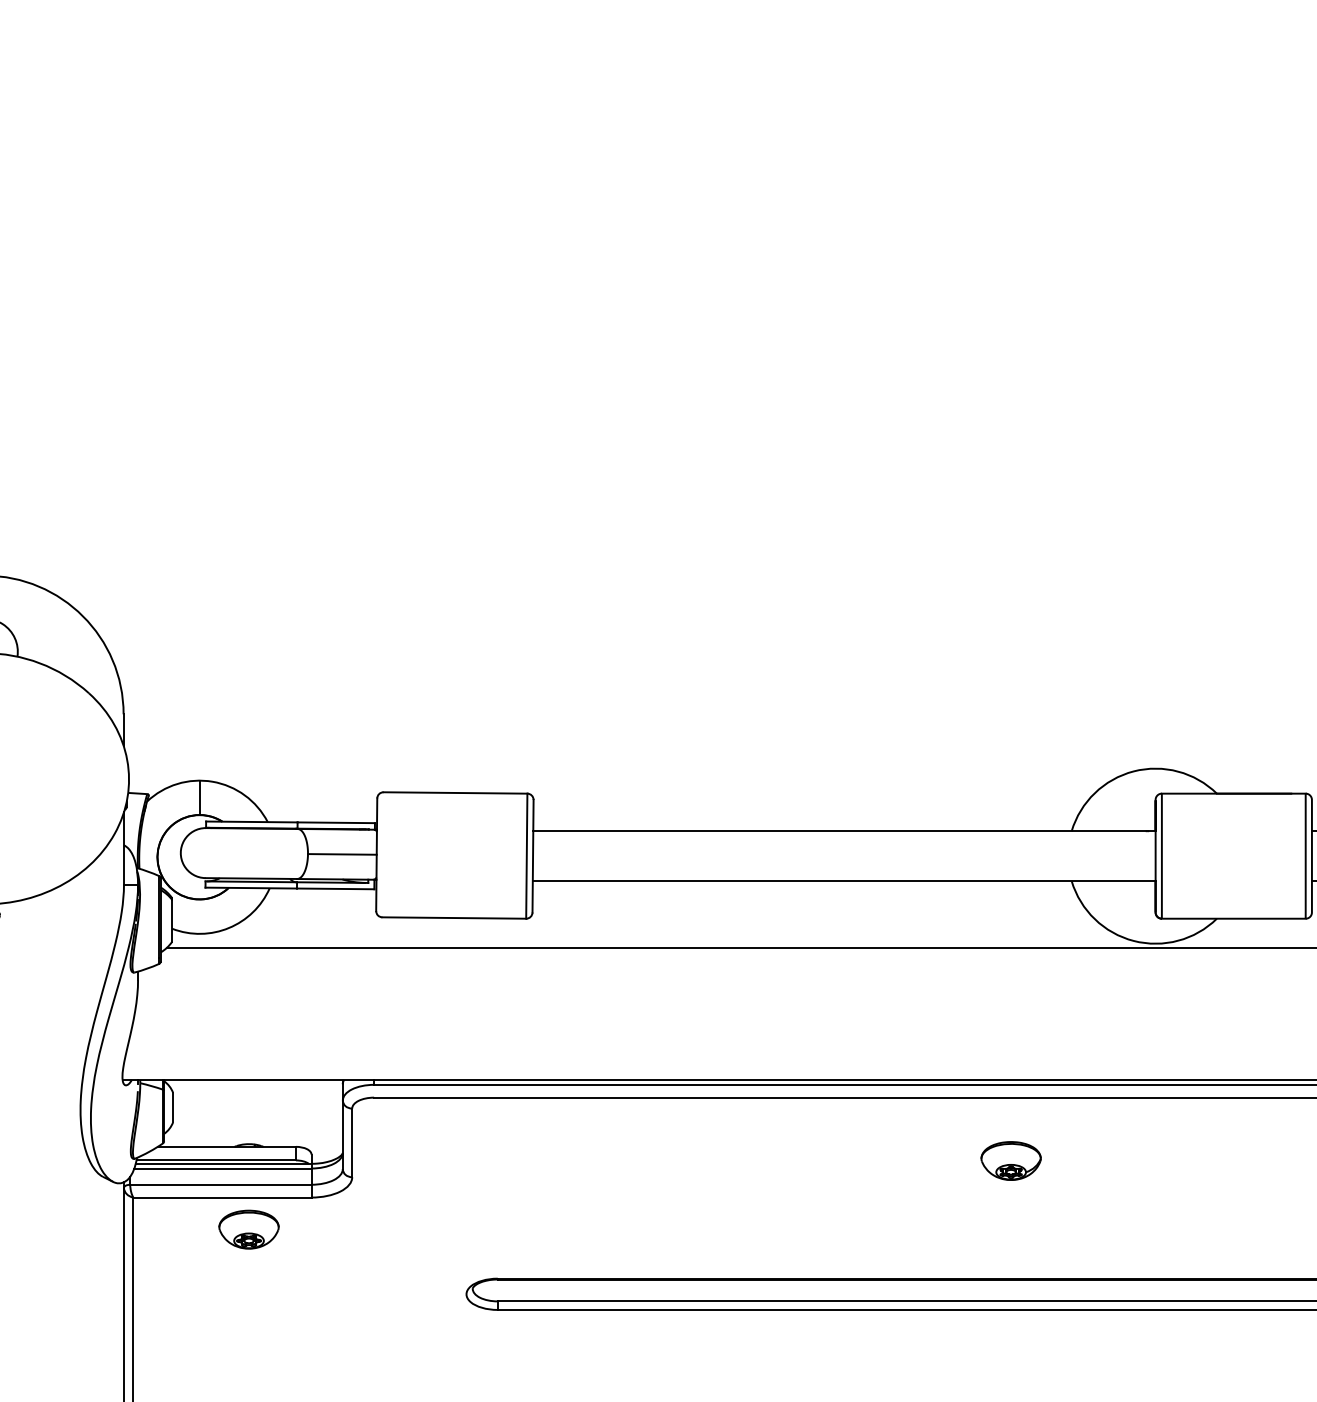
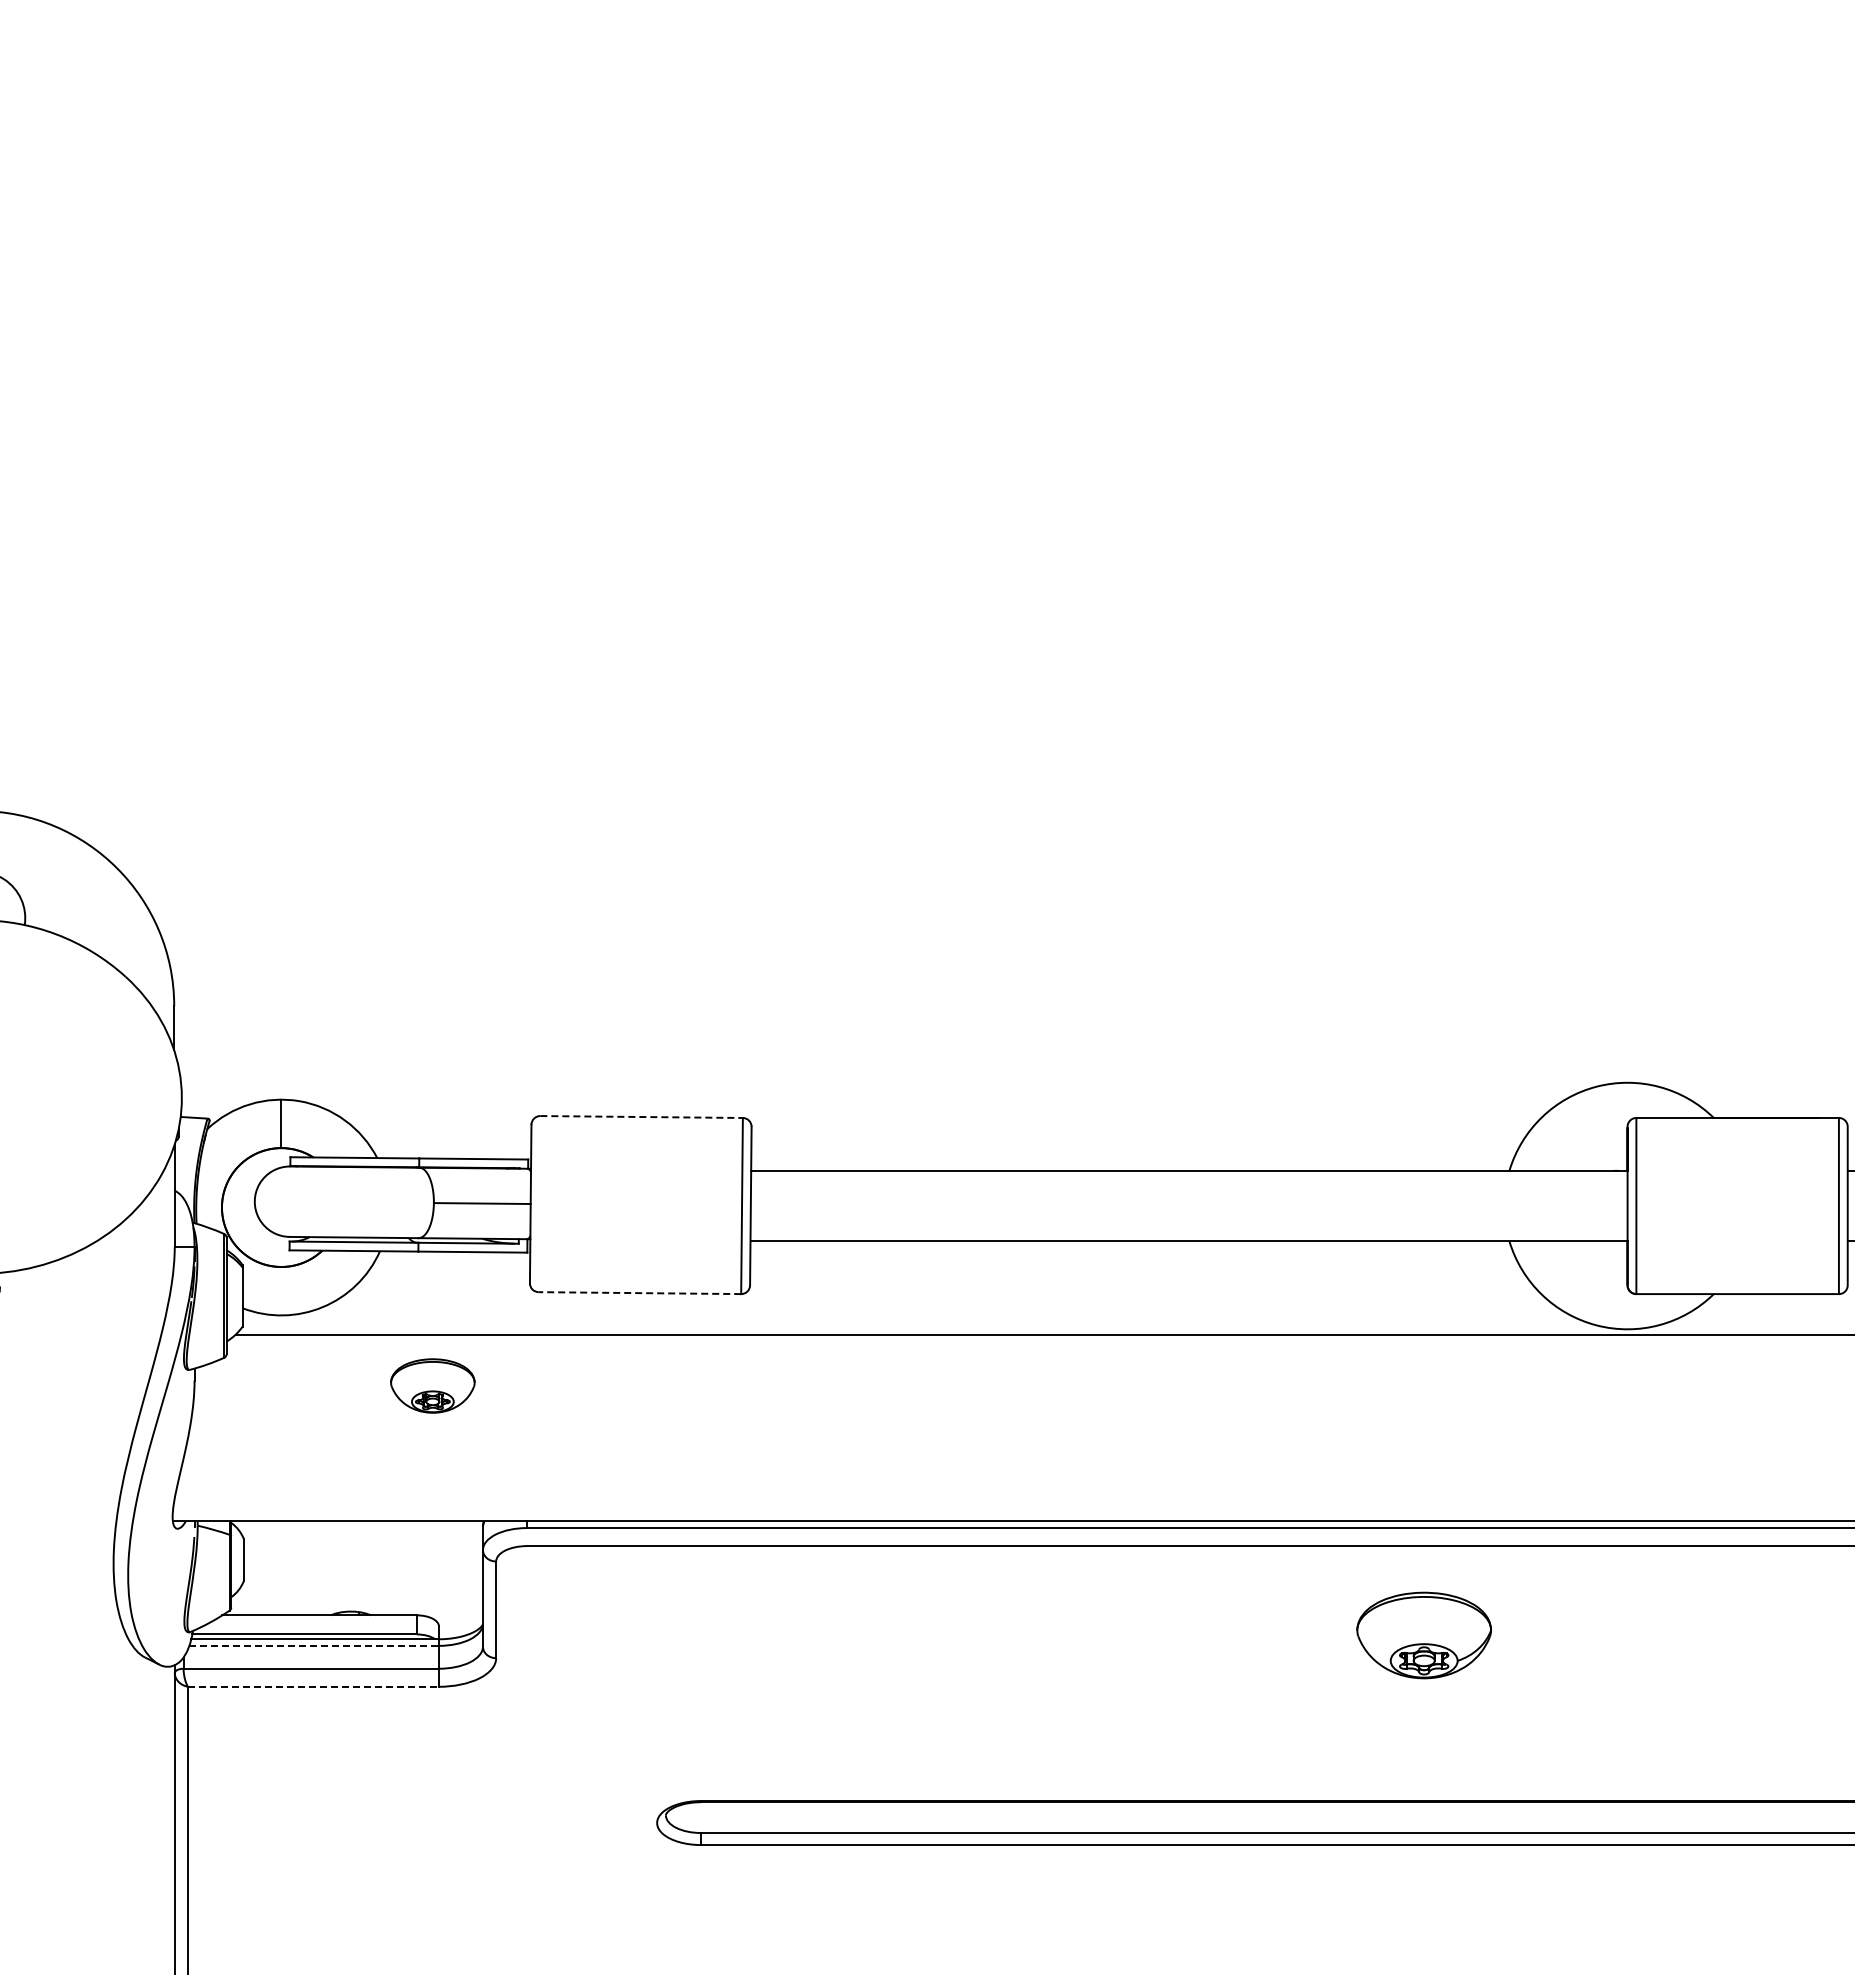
line: (456, 793) -> (642, 1117), solid -> dashed
line: (453, 918) -> (639, 1293), solid -> dashed
part: (1010, 1160) -> (1423, 1634), size x1.6
line: (223, 1168) -> (314, 1645), solid -> dashed
line: (222, 1197) -> (313, 1686), solid -> dashed
part: (248, 1229) -> (432, 1385), moved

